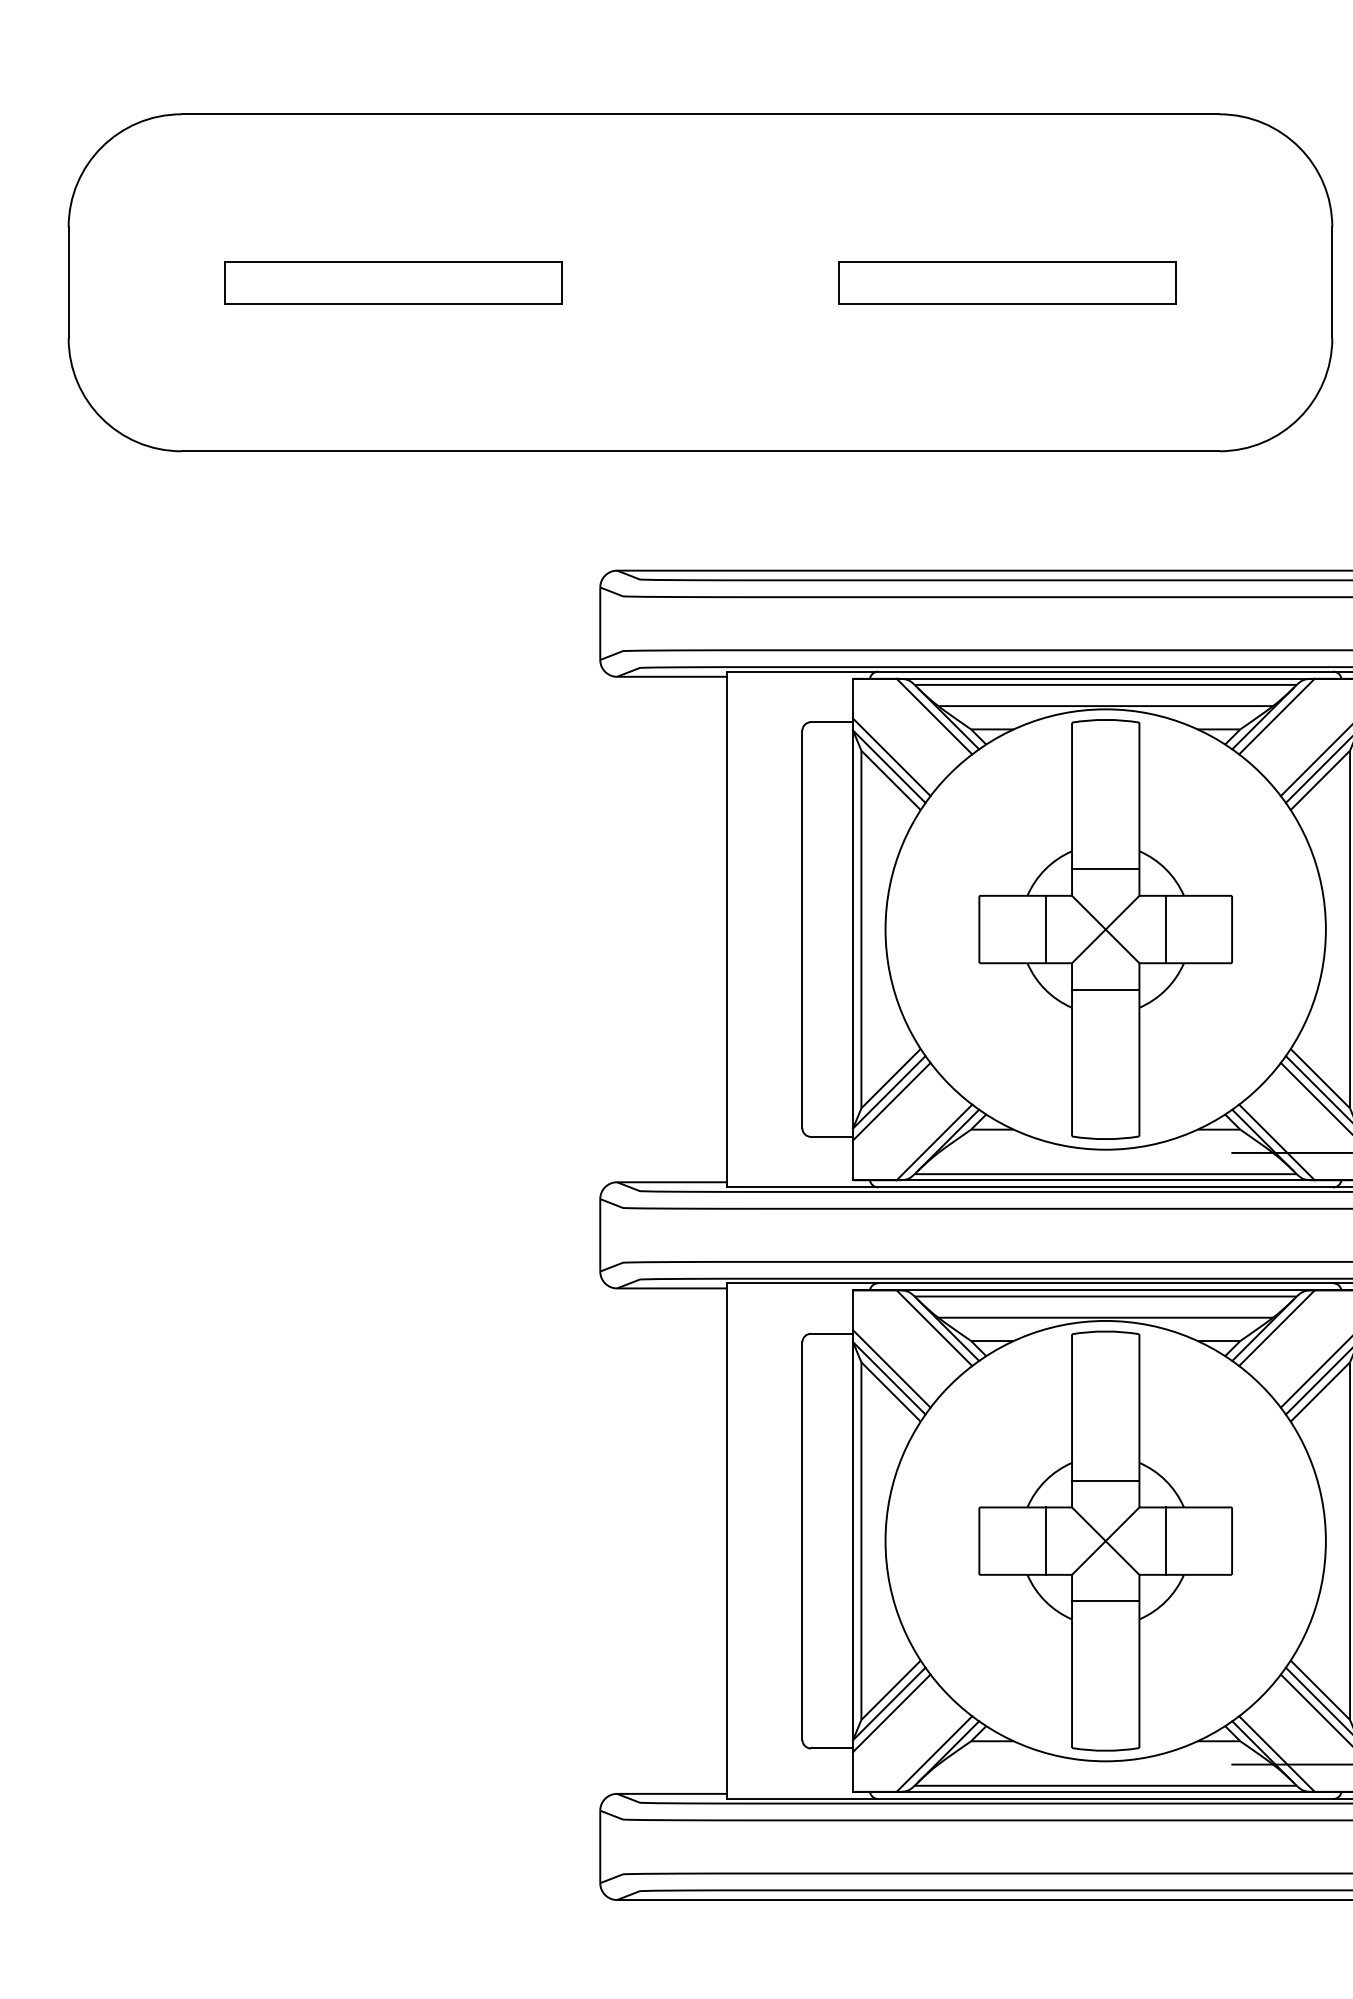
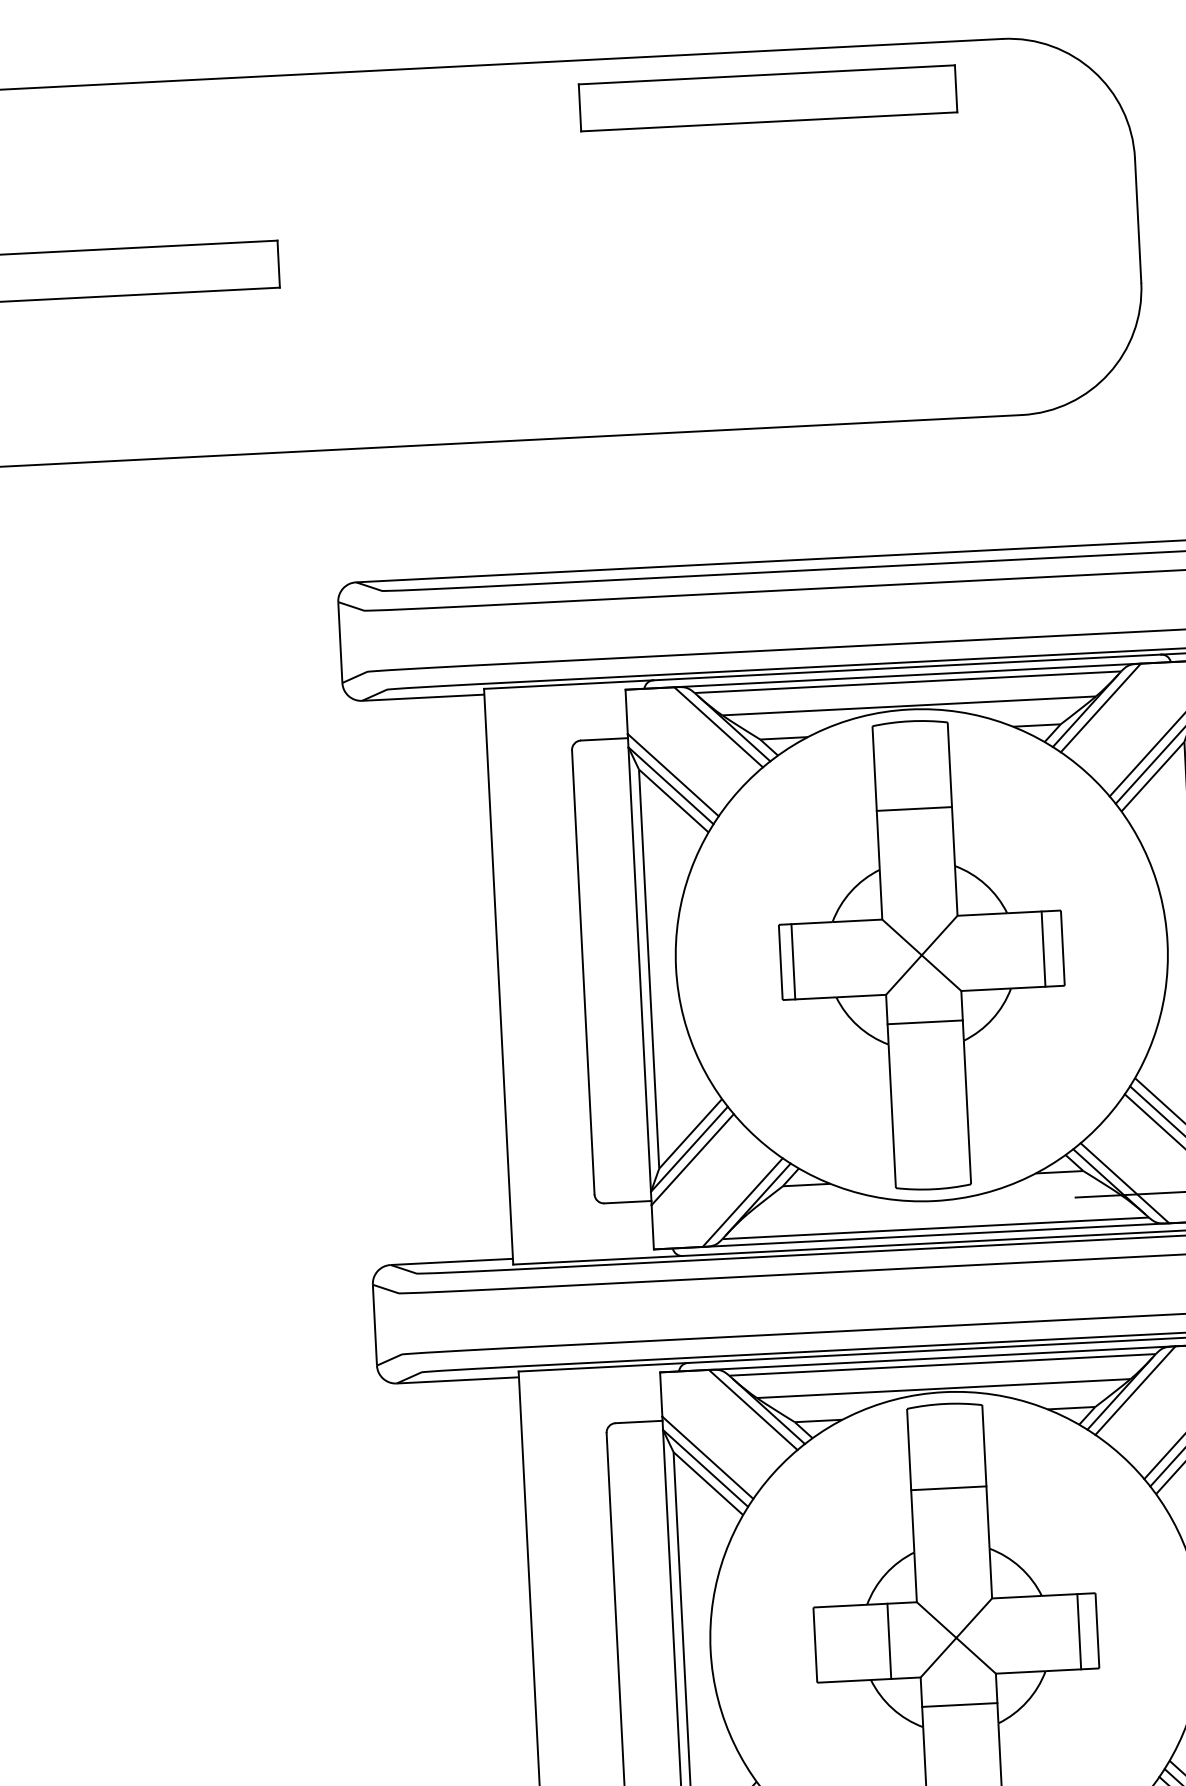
part: (1007, 282) -> (768, 98), moved
line: (1105, 869) -> (914, 809), moved
line: (1045, 929) -> (793, 961), moved
line: (1165, 929) -> (1043, 949), moved
line: (1105, 1481) -> (948, 1488), moved
line: (1165, 1540) -> (1078, 1631), moved

